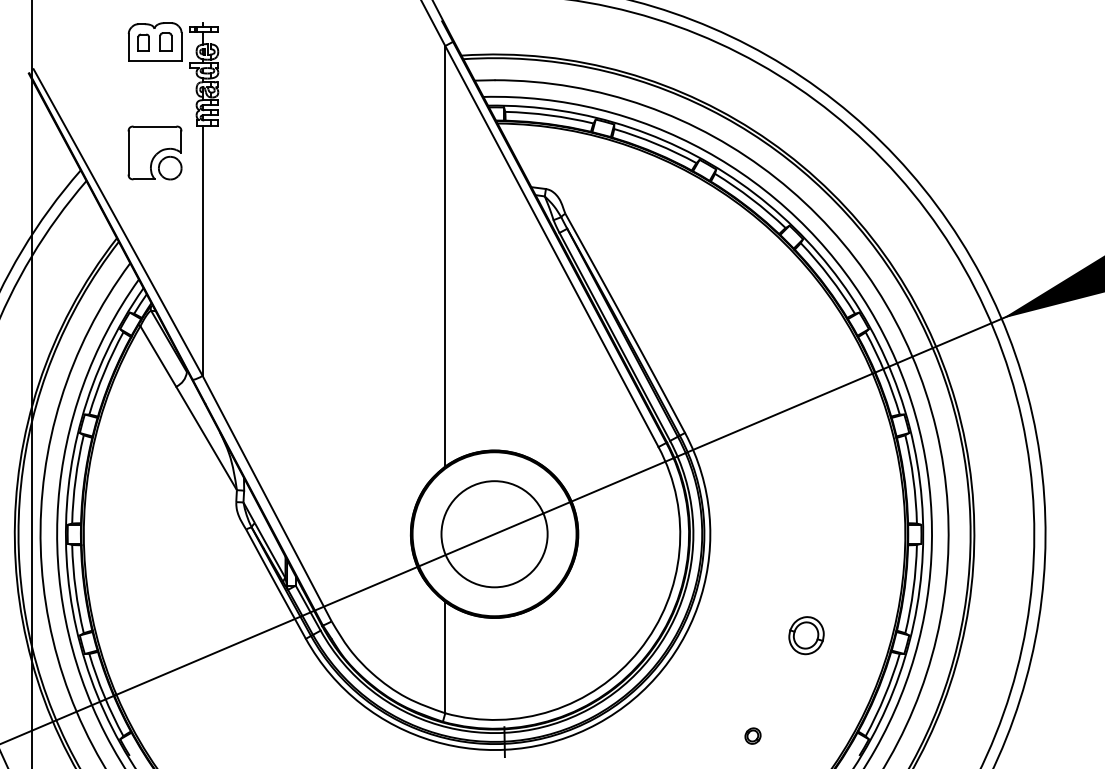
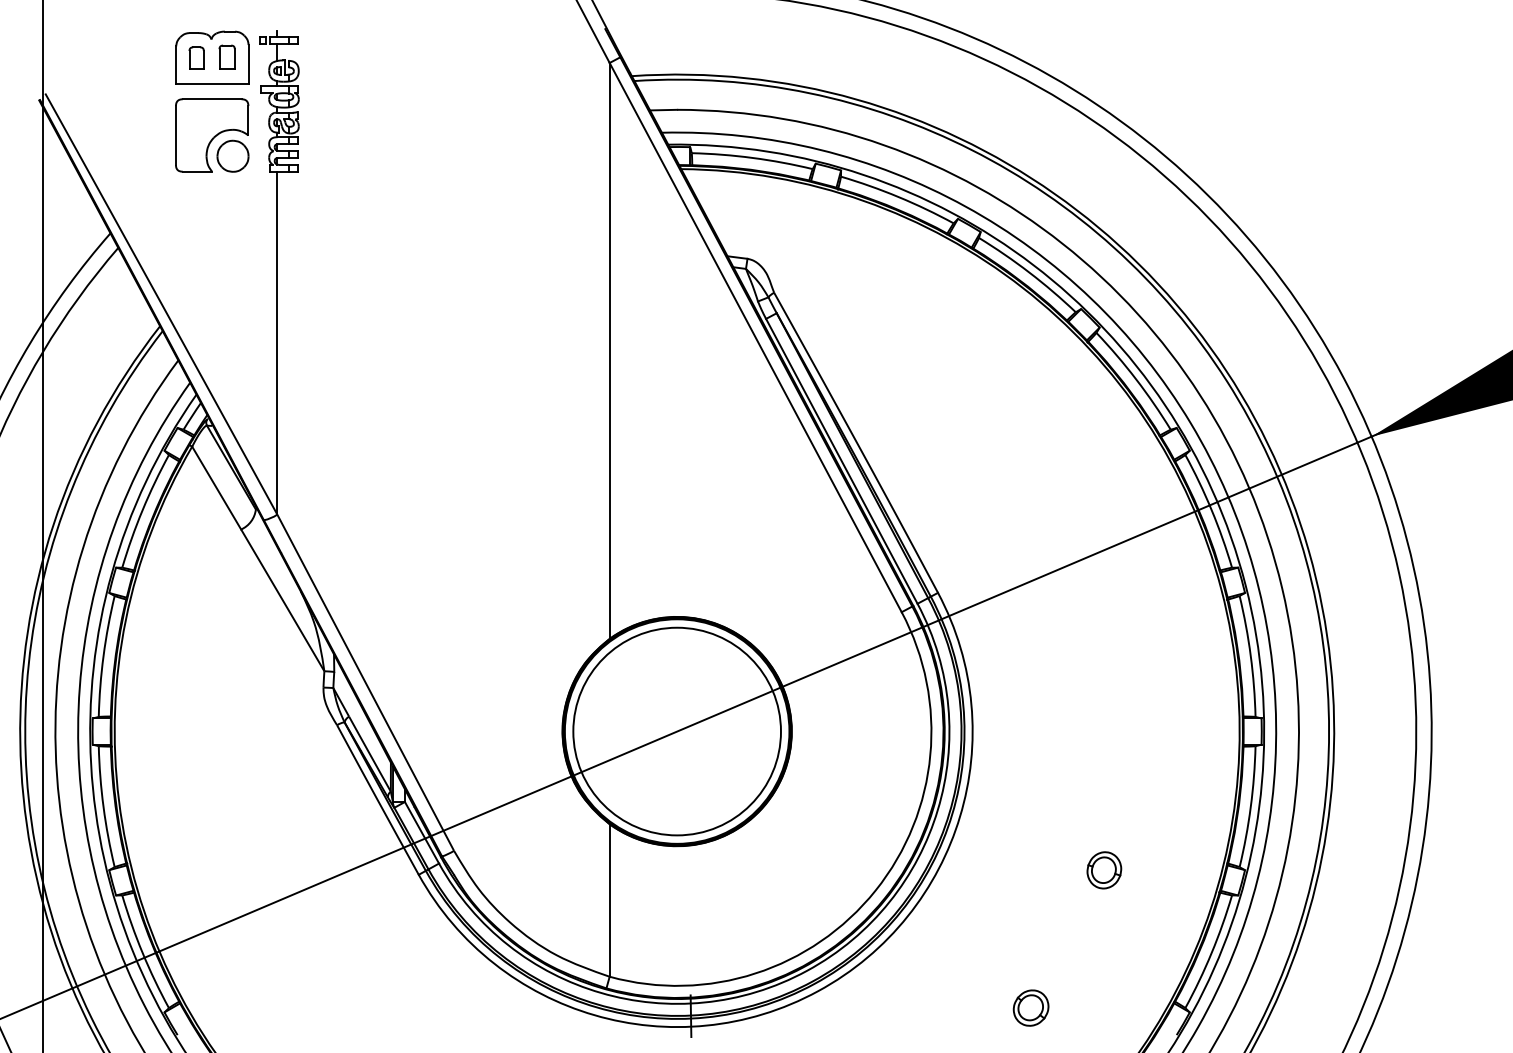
part: (154, 152) -> (211, 134), moved
circle: (494, 534) -> (677, 731), size x1.43
part: (806, 635) -> (1104, 870), size x0.71
part: (752, 735) -> (1030, 1007), size x1.67

